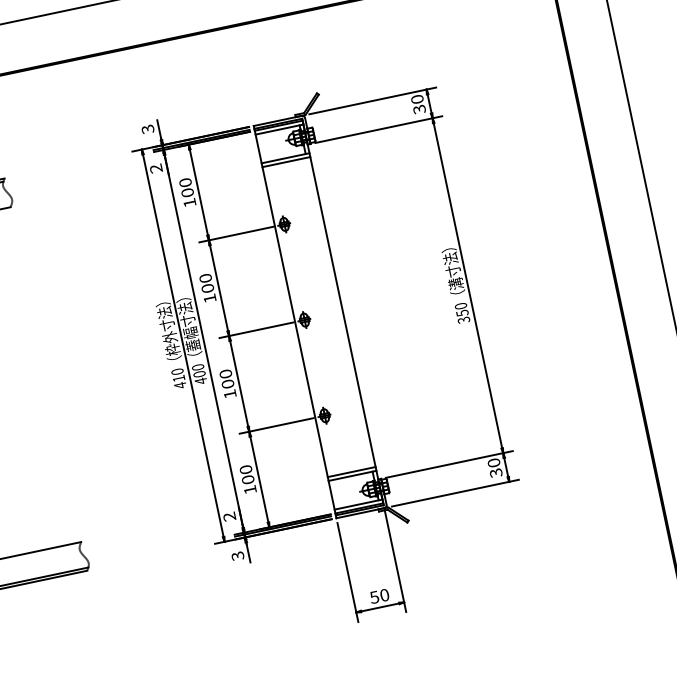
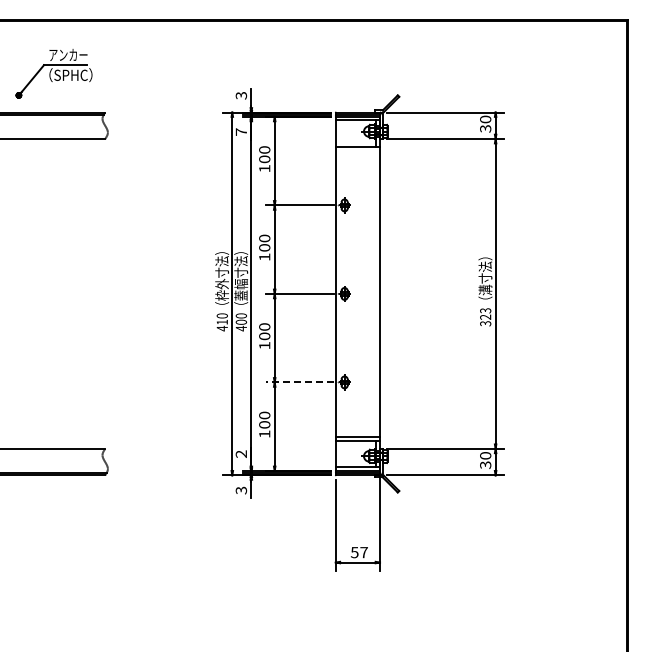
line: (285, 162) -> (357, 150), removed
text: (155, 168) -> (240, 131), 2 -> 7
text: (461, 309) -> (485, 313), 350 -> 323
line: (276, 426) -> (299, 382), solid -> dashed
text: (384, 595) -> (363, 552), 50 -> 57

